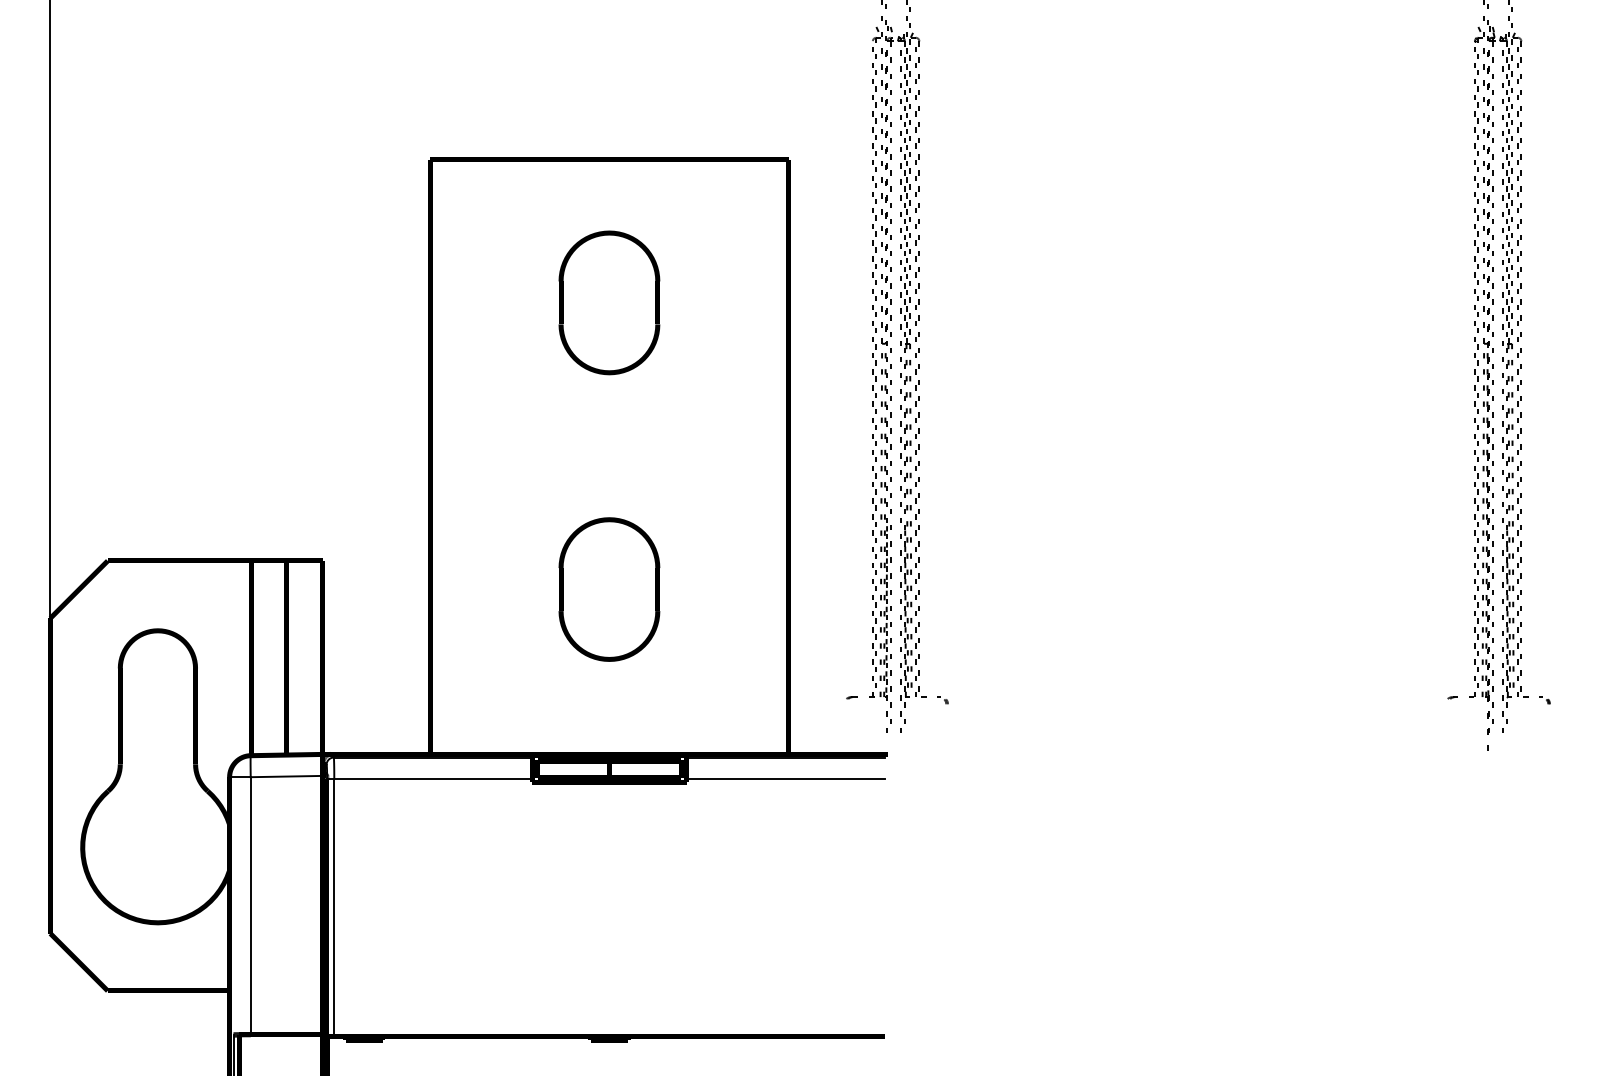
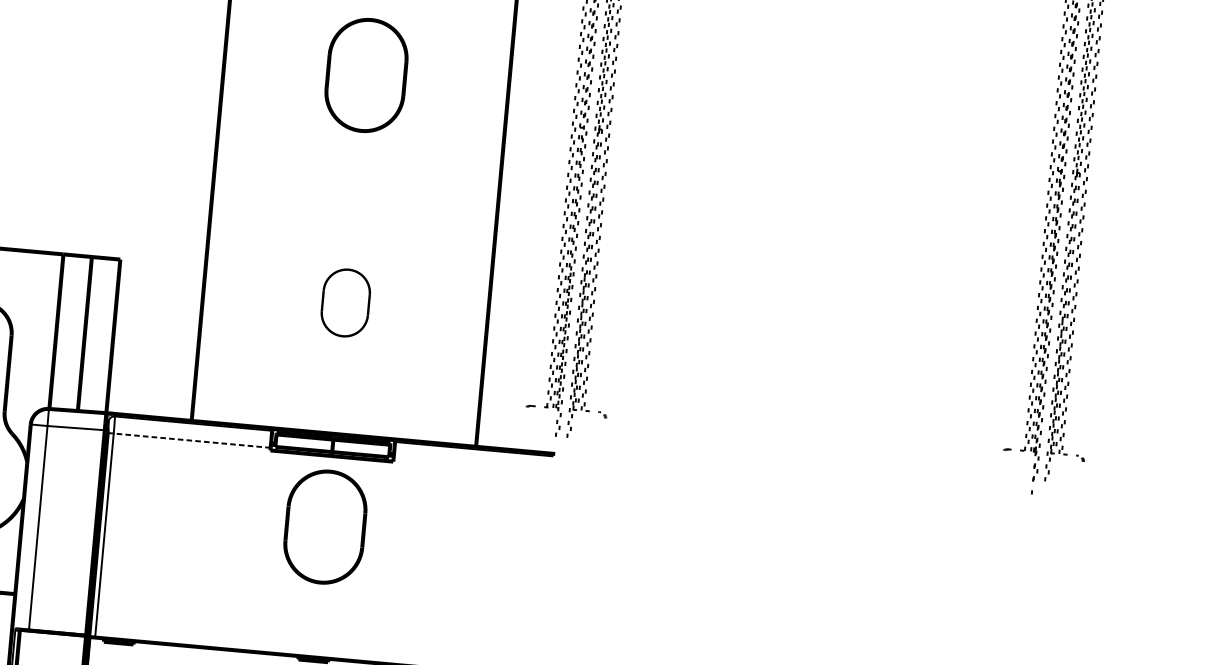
part: (609, 589) -> (345, 302), size x0.6
line: (433, 779) -> (192, 441), solid -> dashed
line: (785, 779) -> (471, 466), removed
part: (609, 871) -> (325, 526), added

